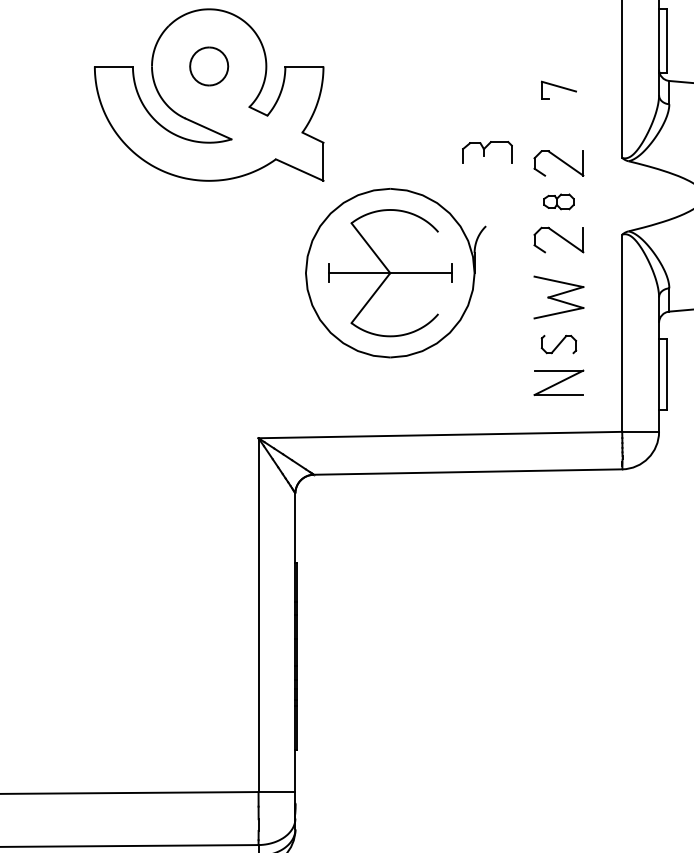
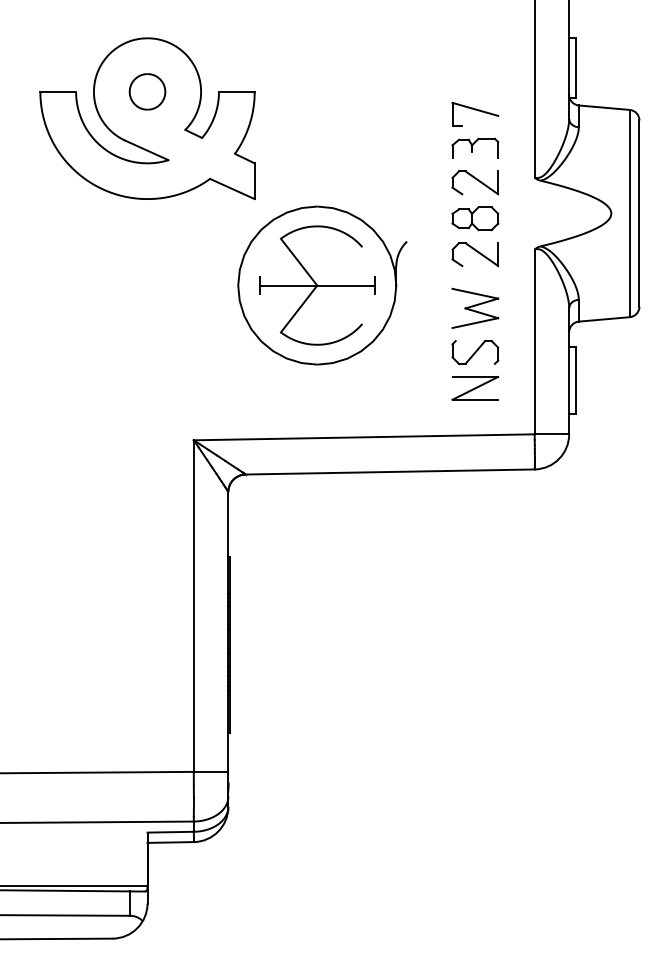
part: (559, 89) -> (475, 113), size x1.43
part: (487, 151) -> (475, 147), moved
part: (559, 201) -> (475, 218), size x1.67
part: (559, 344) -> (475, 352), size x1.43

